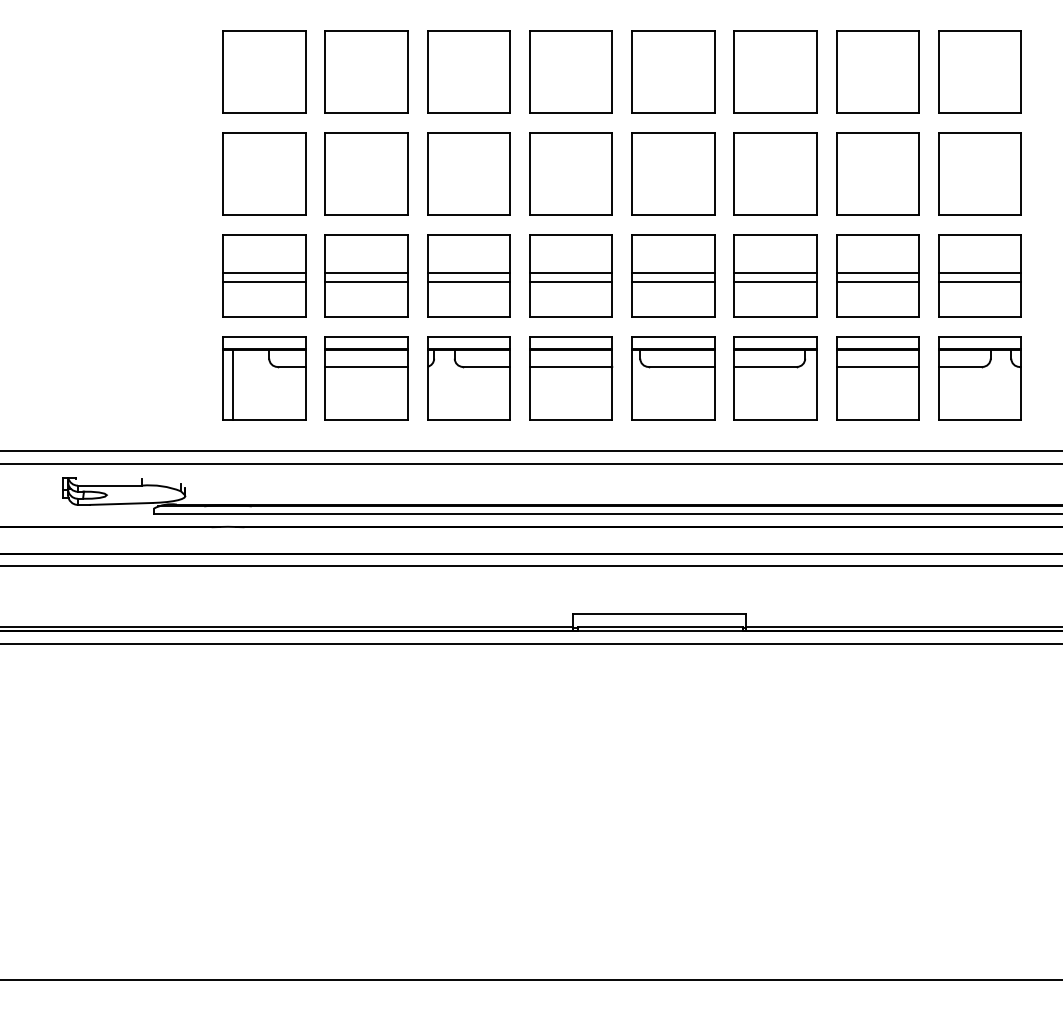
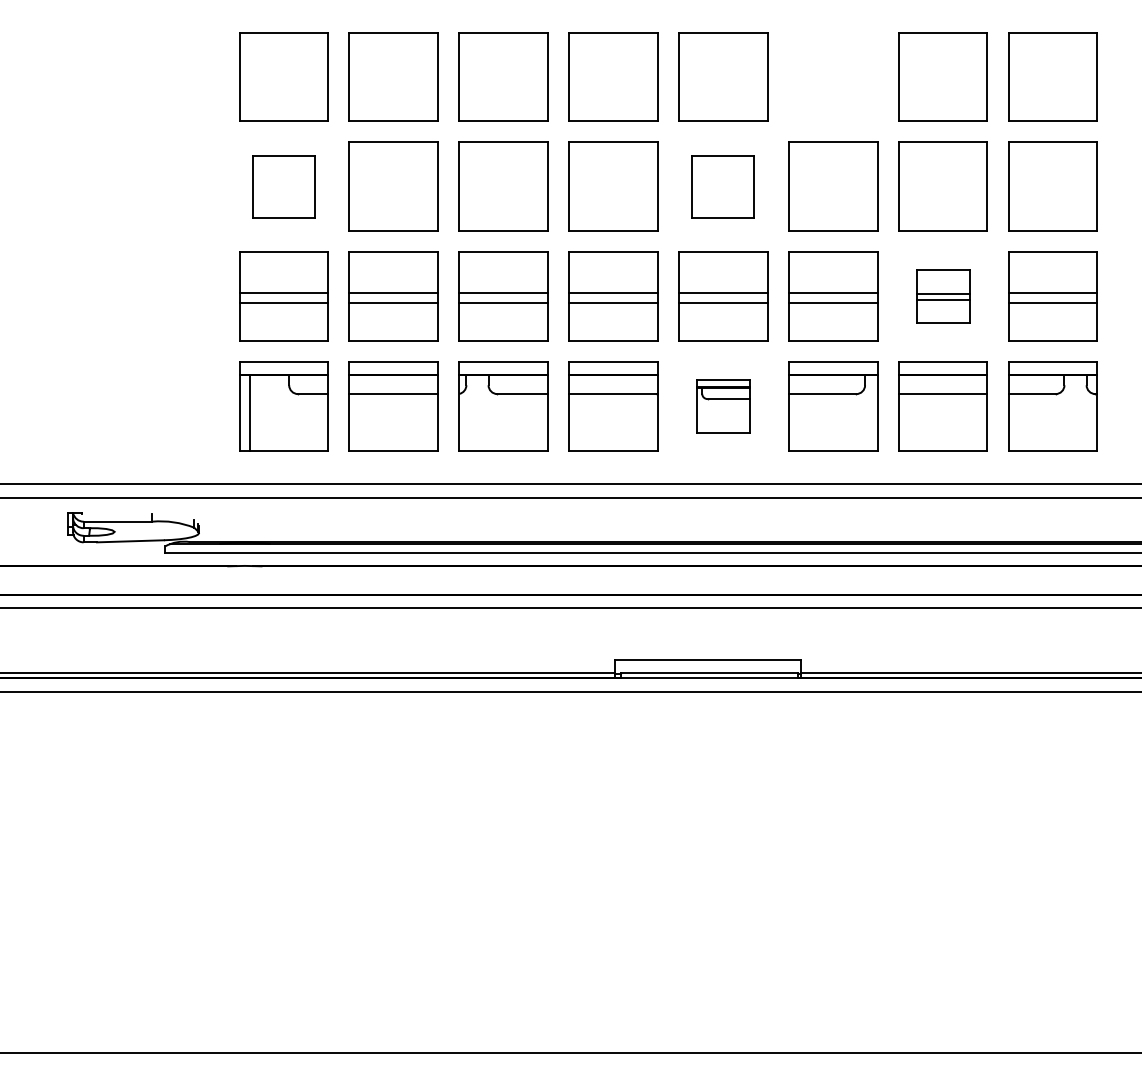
part: (775, 71) -> (833, 76), removed
part: (264, 173) -> (284, 186), size x0.7
part: (673, 173) -> (723, 186), size x0.7
part: (877, 275) -> (942, 295), size x0.6
part: (673, 378) -> (723, 406), size x0.6

